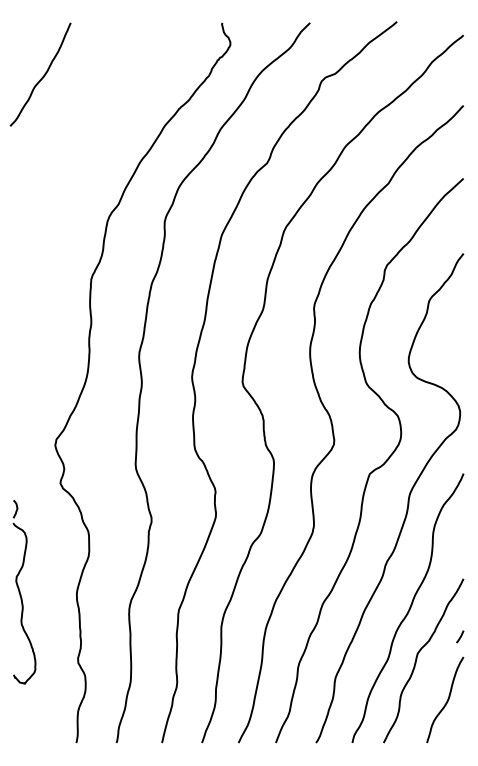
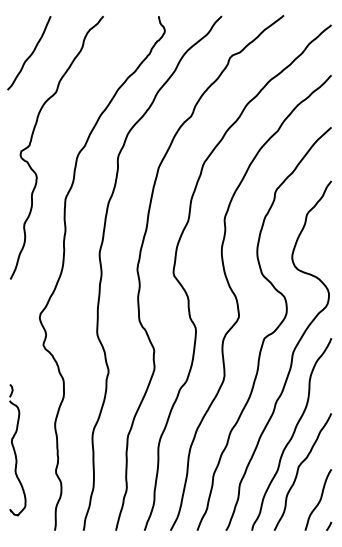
curve: (44, 196) -> (32, 140), added
part: (24, 592) -> (17, 450), moved
line: (460, 636) -> (329, 526), moved

